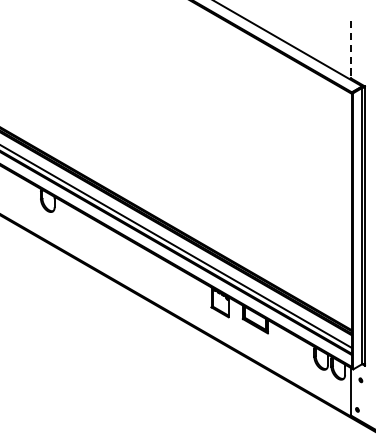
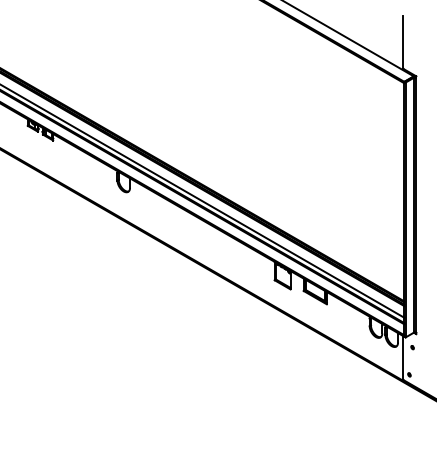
line: (351, 49) -> (403, 42), dashed -> solid

